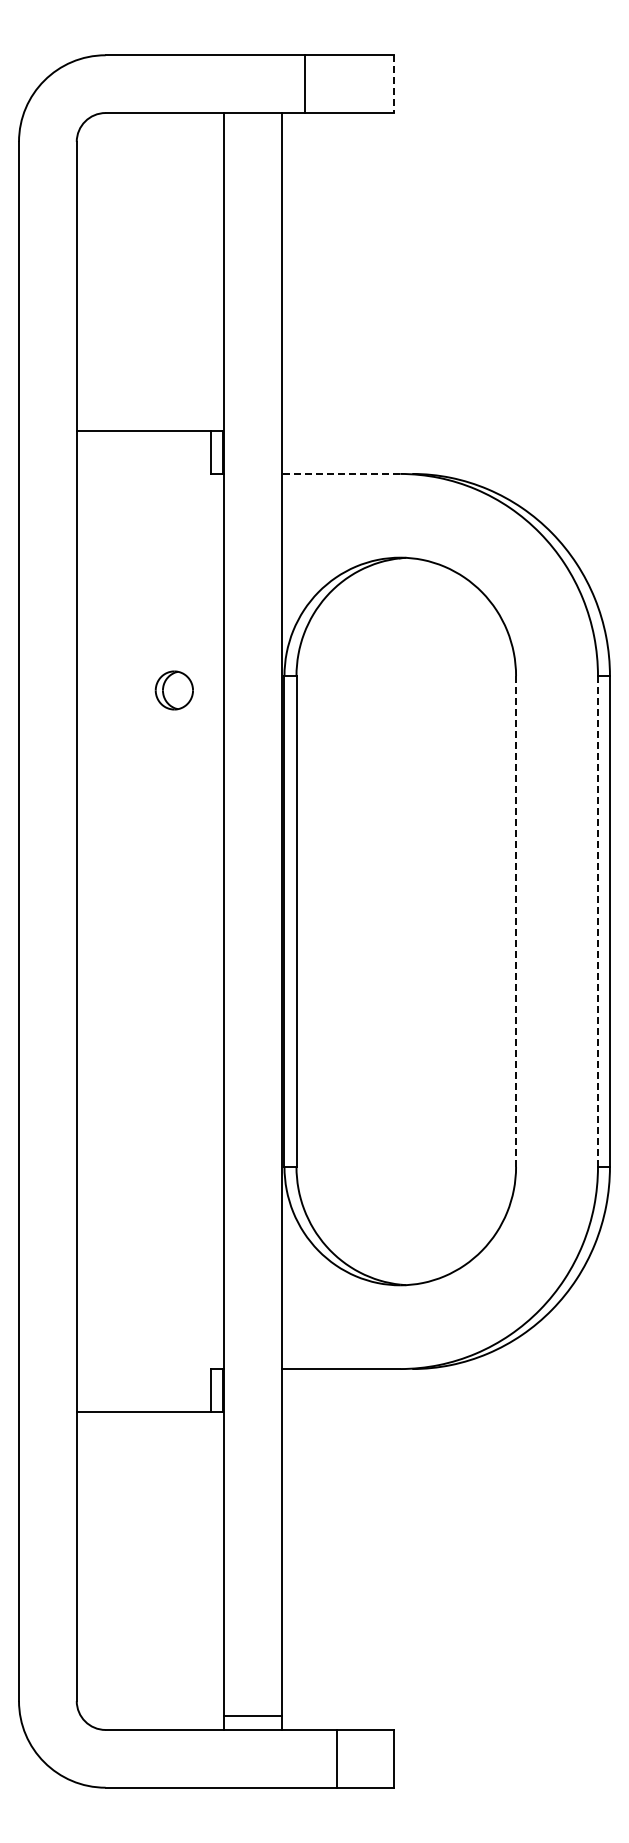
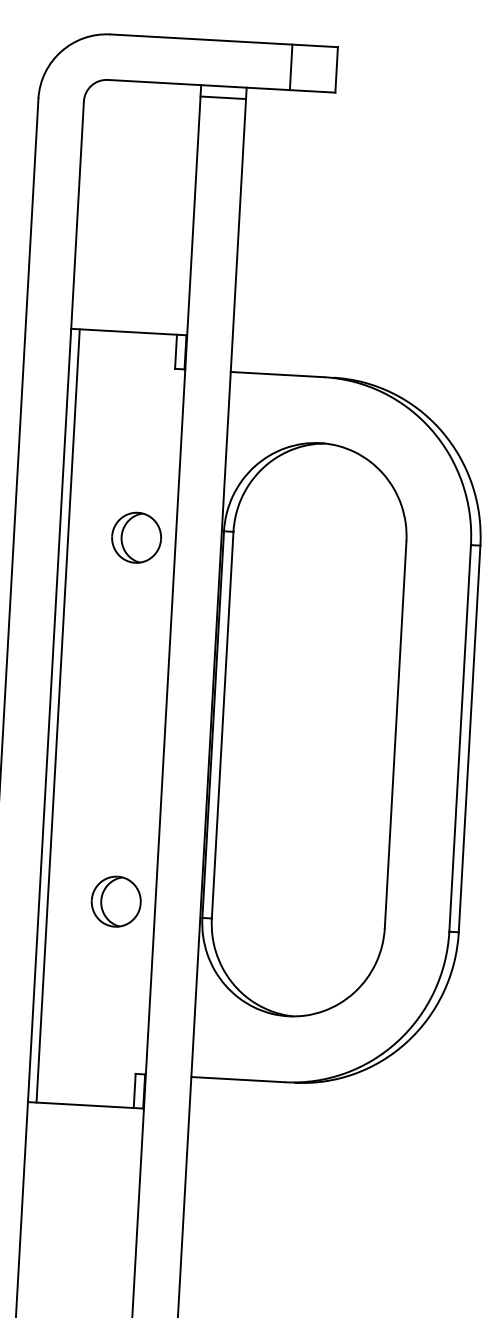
line: (304, 84) -> (291, 67), moved
line: (394, 84) -> (336, 70), dashed -> solid
line: (252, 127) -> (222, 97), added
line: (340, 473) -> (277, 374), dashed -> solid
part: (174, 690) -> (136, 537), size x1.67
line: (87, 921) -> (58, 715), added
line: (597, 921) -> (459, 738), dashed -> solid
line: (516, 922) -> (395, 735), dashed -> solid
part: (174, 1152) -> (116, 901), added

